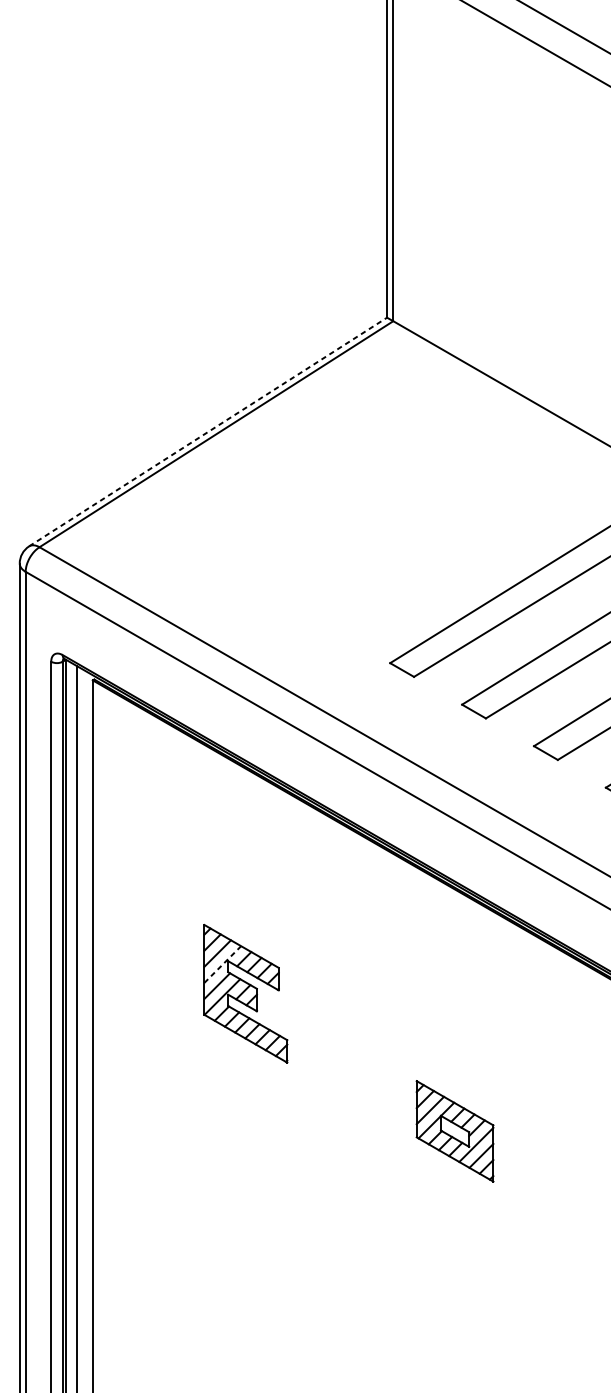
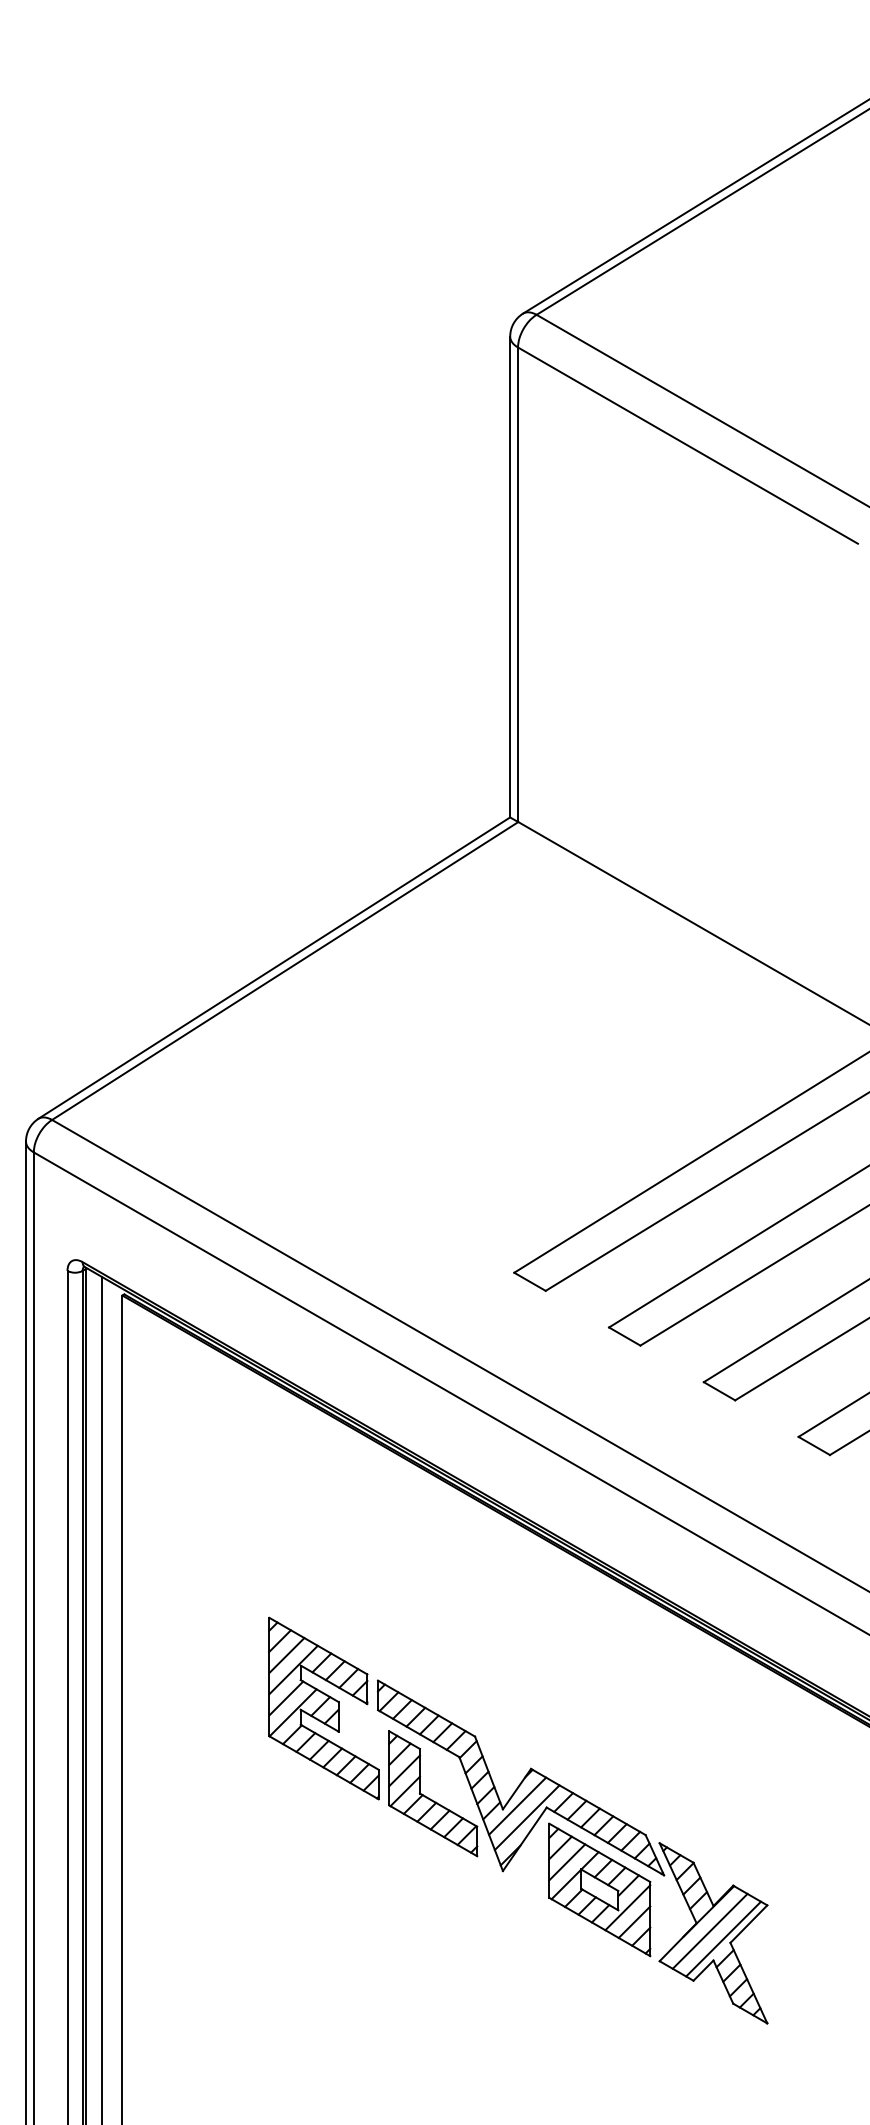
line: (208, 432) -> (274, 968), dashed -> solid
line: (222, 964) -> (293, 1669), dashed -> solid
part: (441, 1085) -> (582, 1829), added

